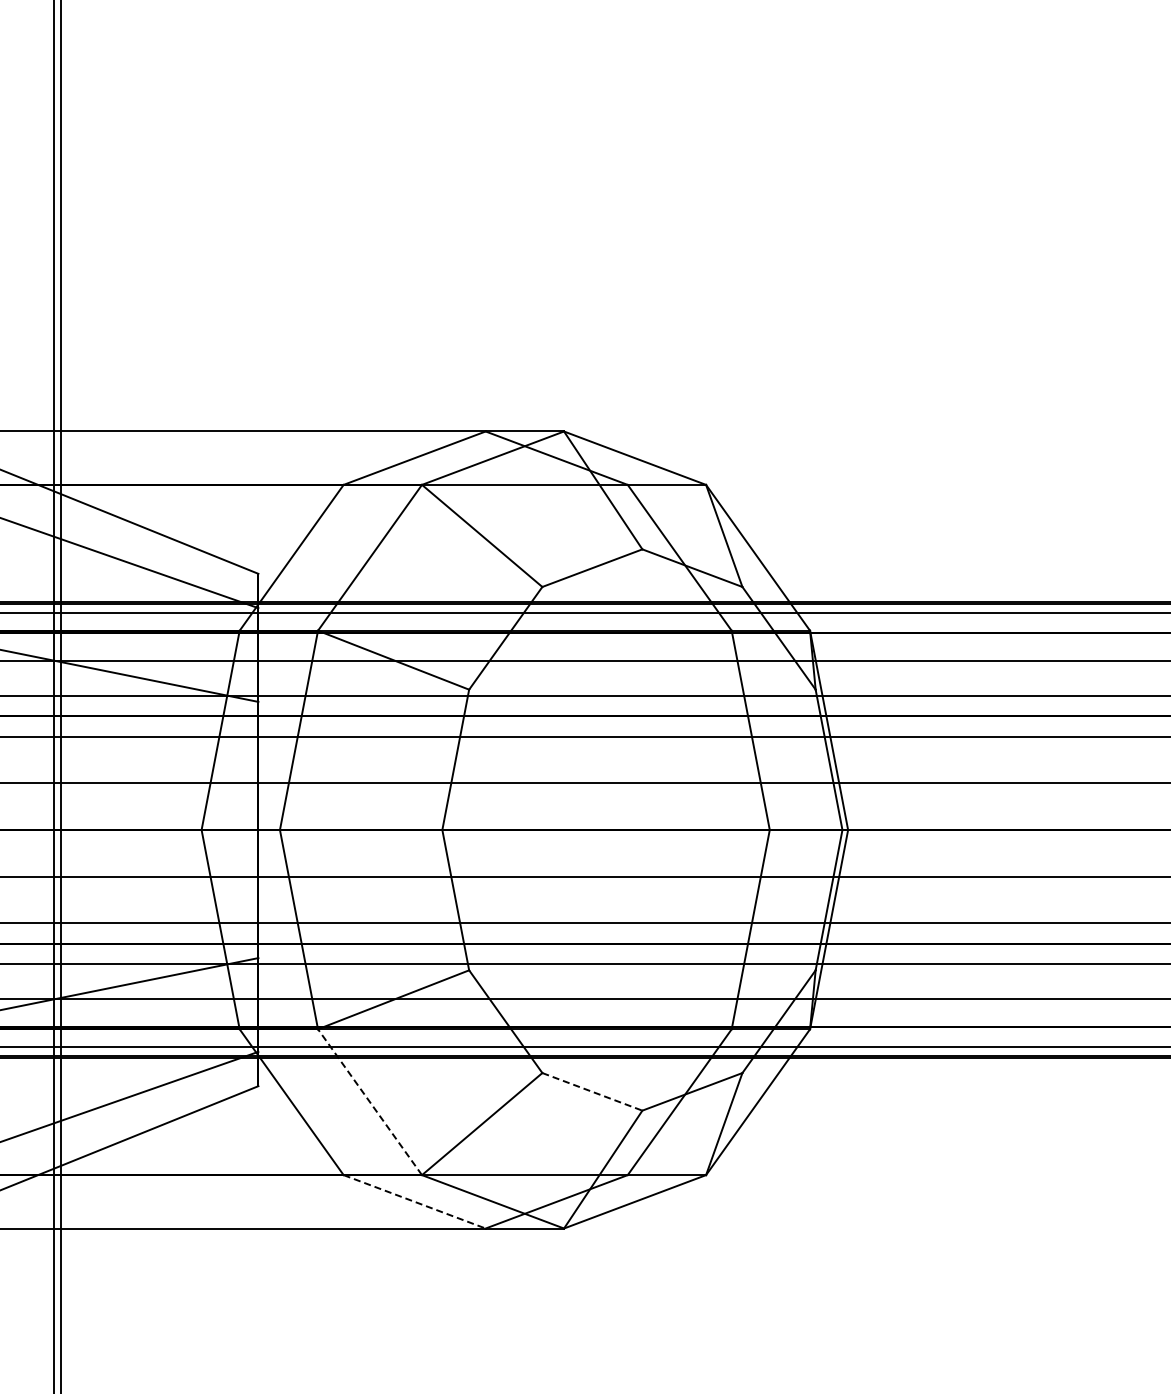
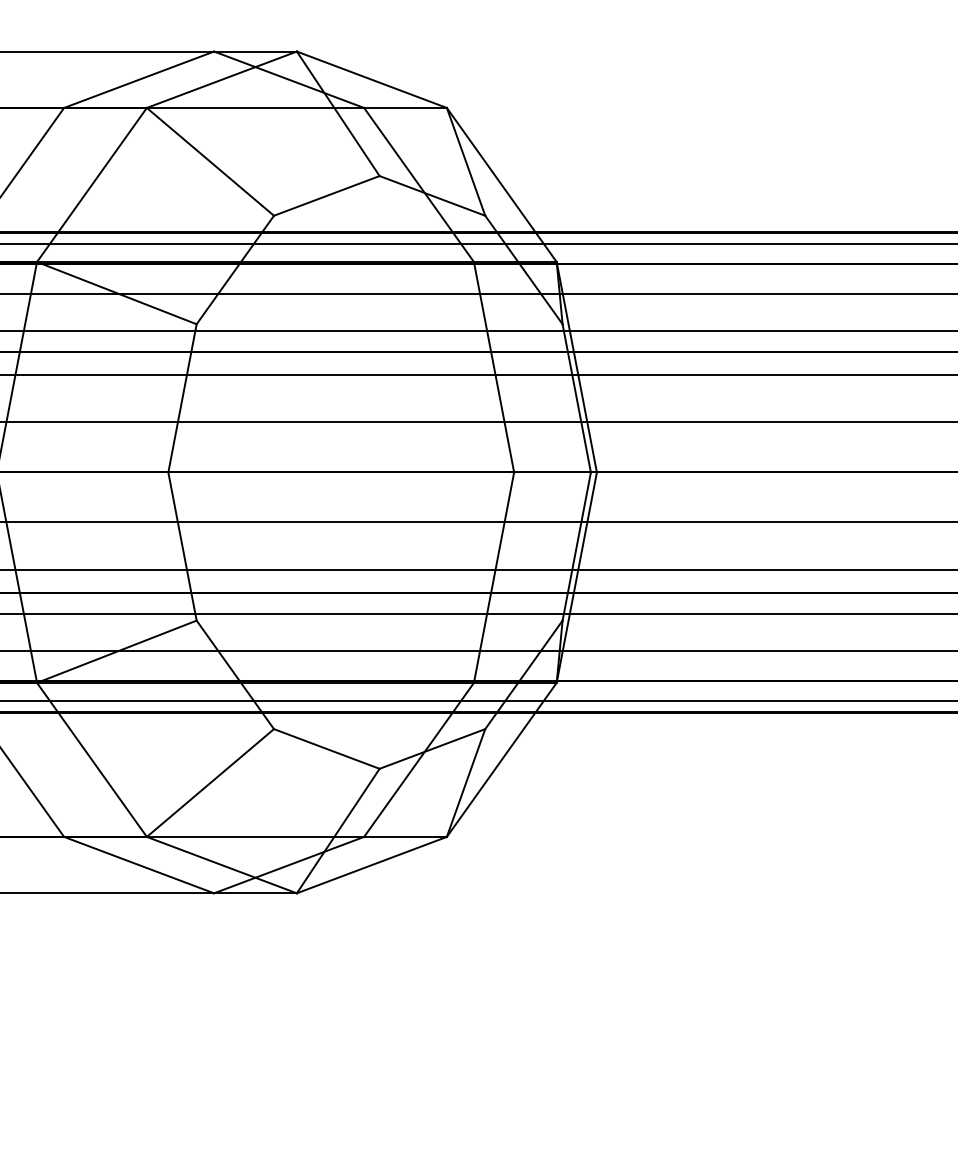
line: (592, 1092) -> (326, 749), dashed -> solid
line: (370, 1102) -> (92, 760), dashed -> solid
line: (414, 1201) -> (138, 864), dashed -> solid

